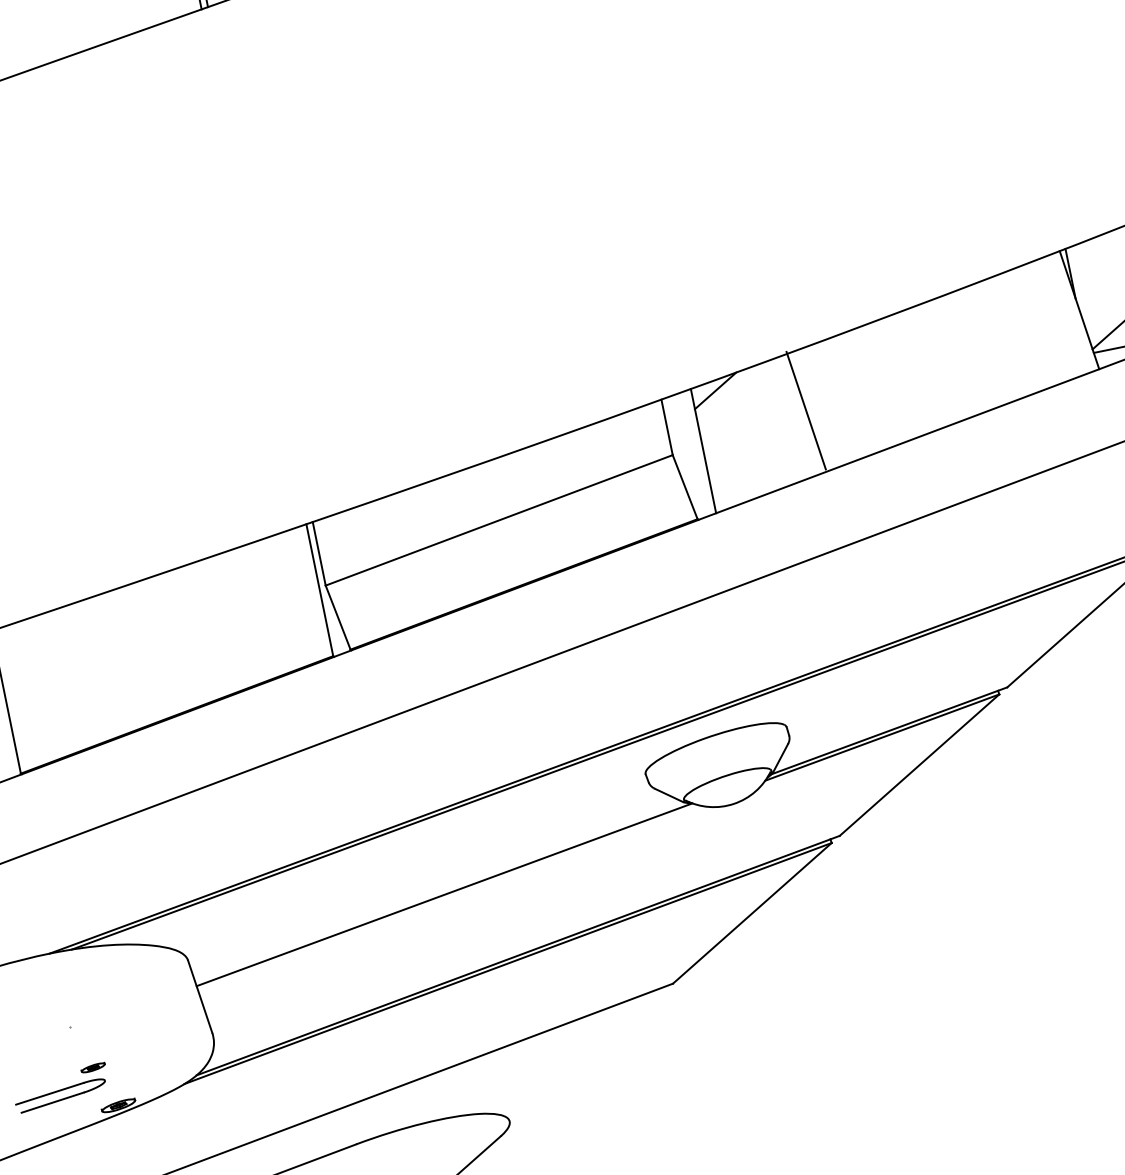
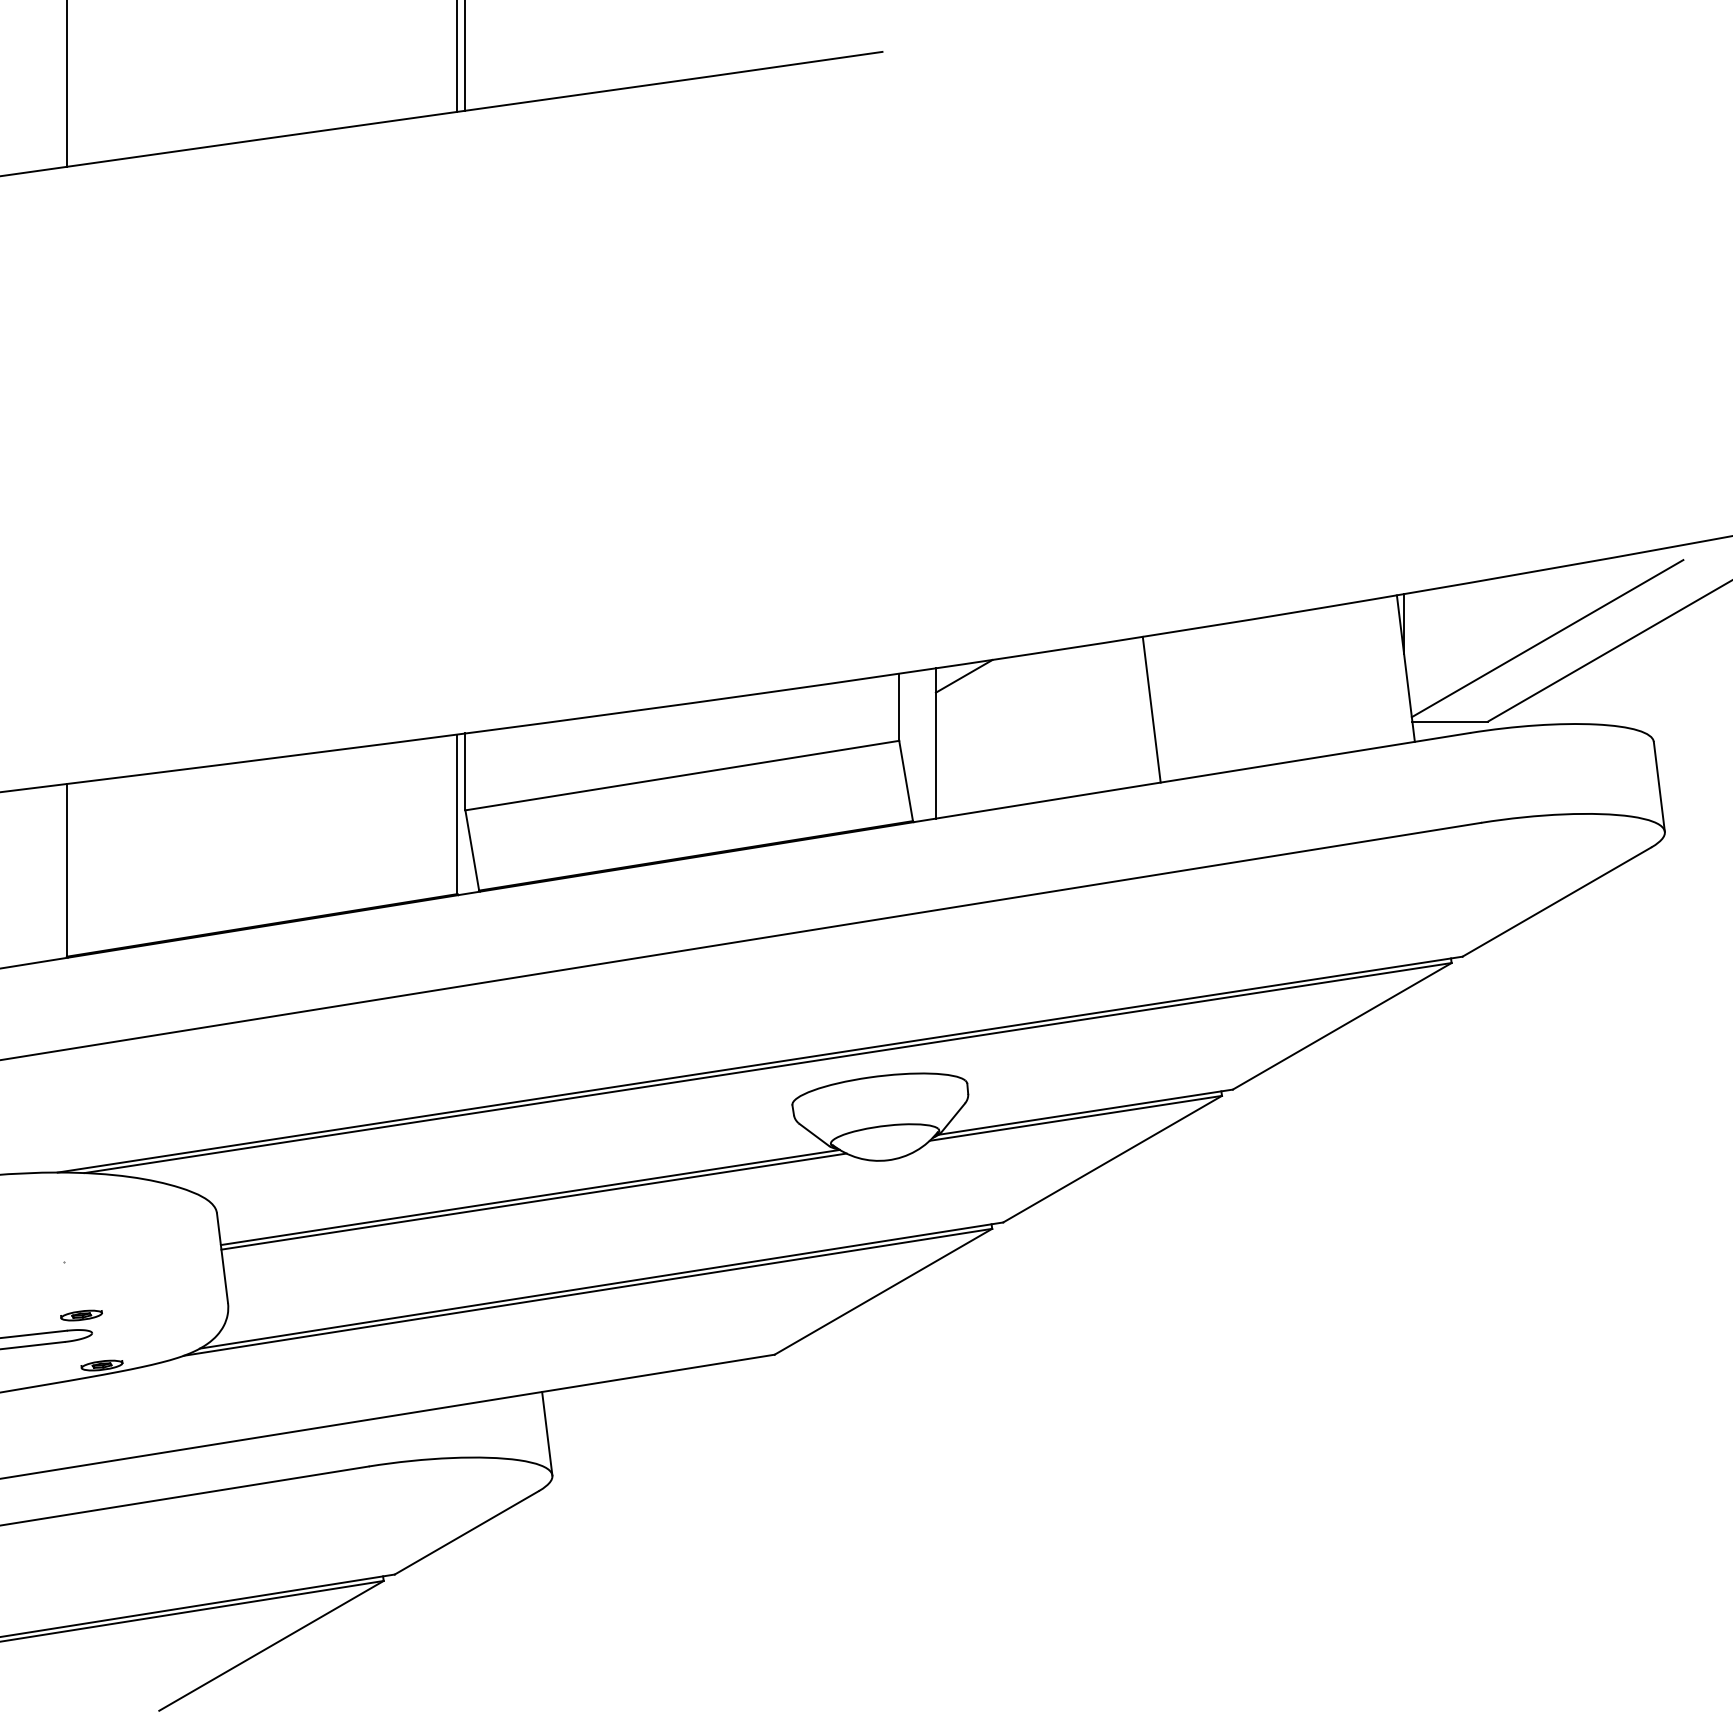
line: (805, 410) -> (1151, 709), moved
line: (447, 897) -> (533, 1201), added
part: (93, 1067) -> (81, 1315), size x1.43
line: (498, 1087) -> (547, 1433), added

